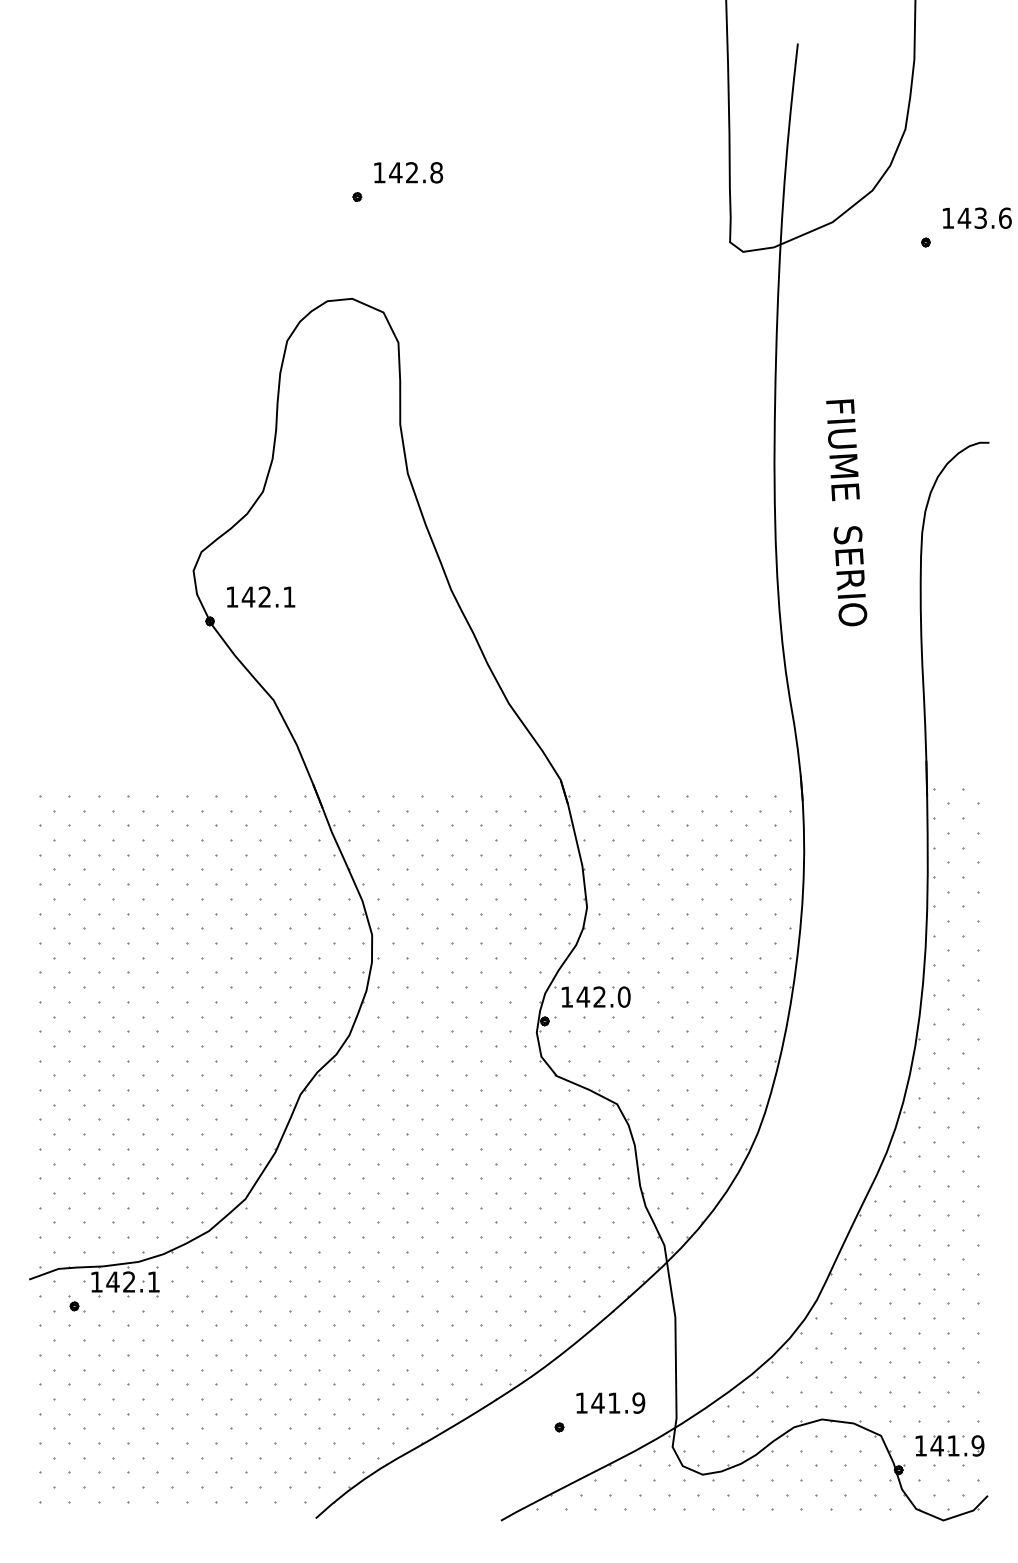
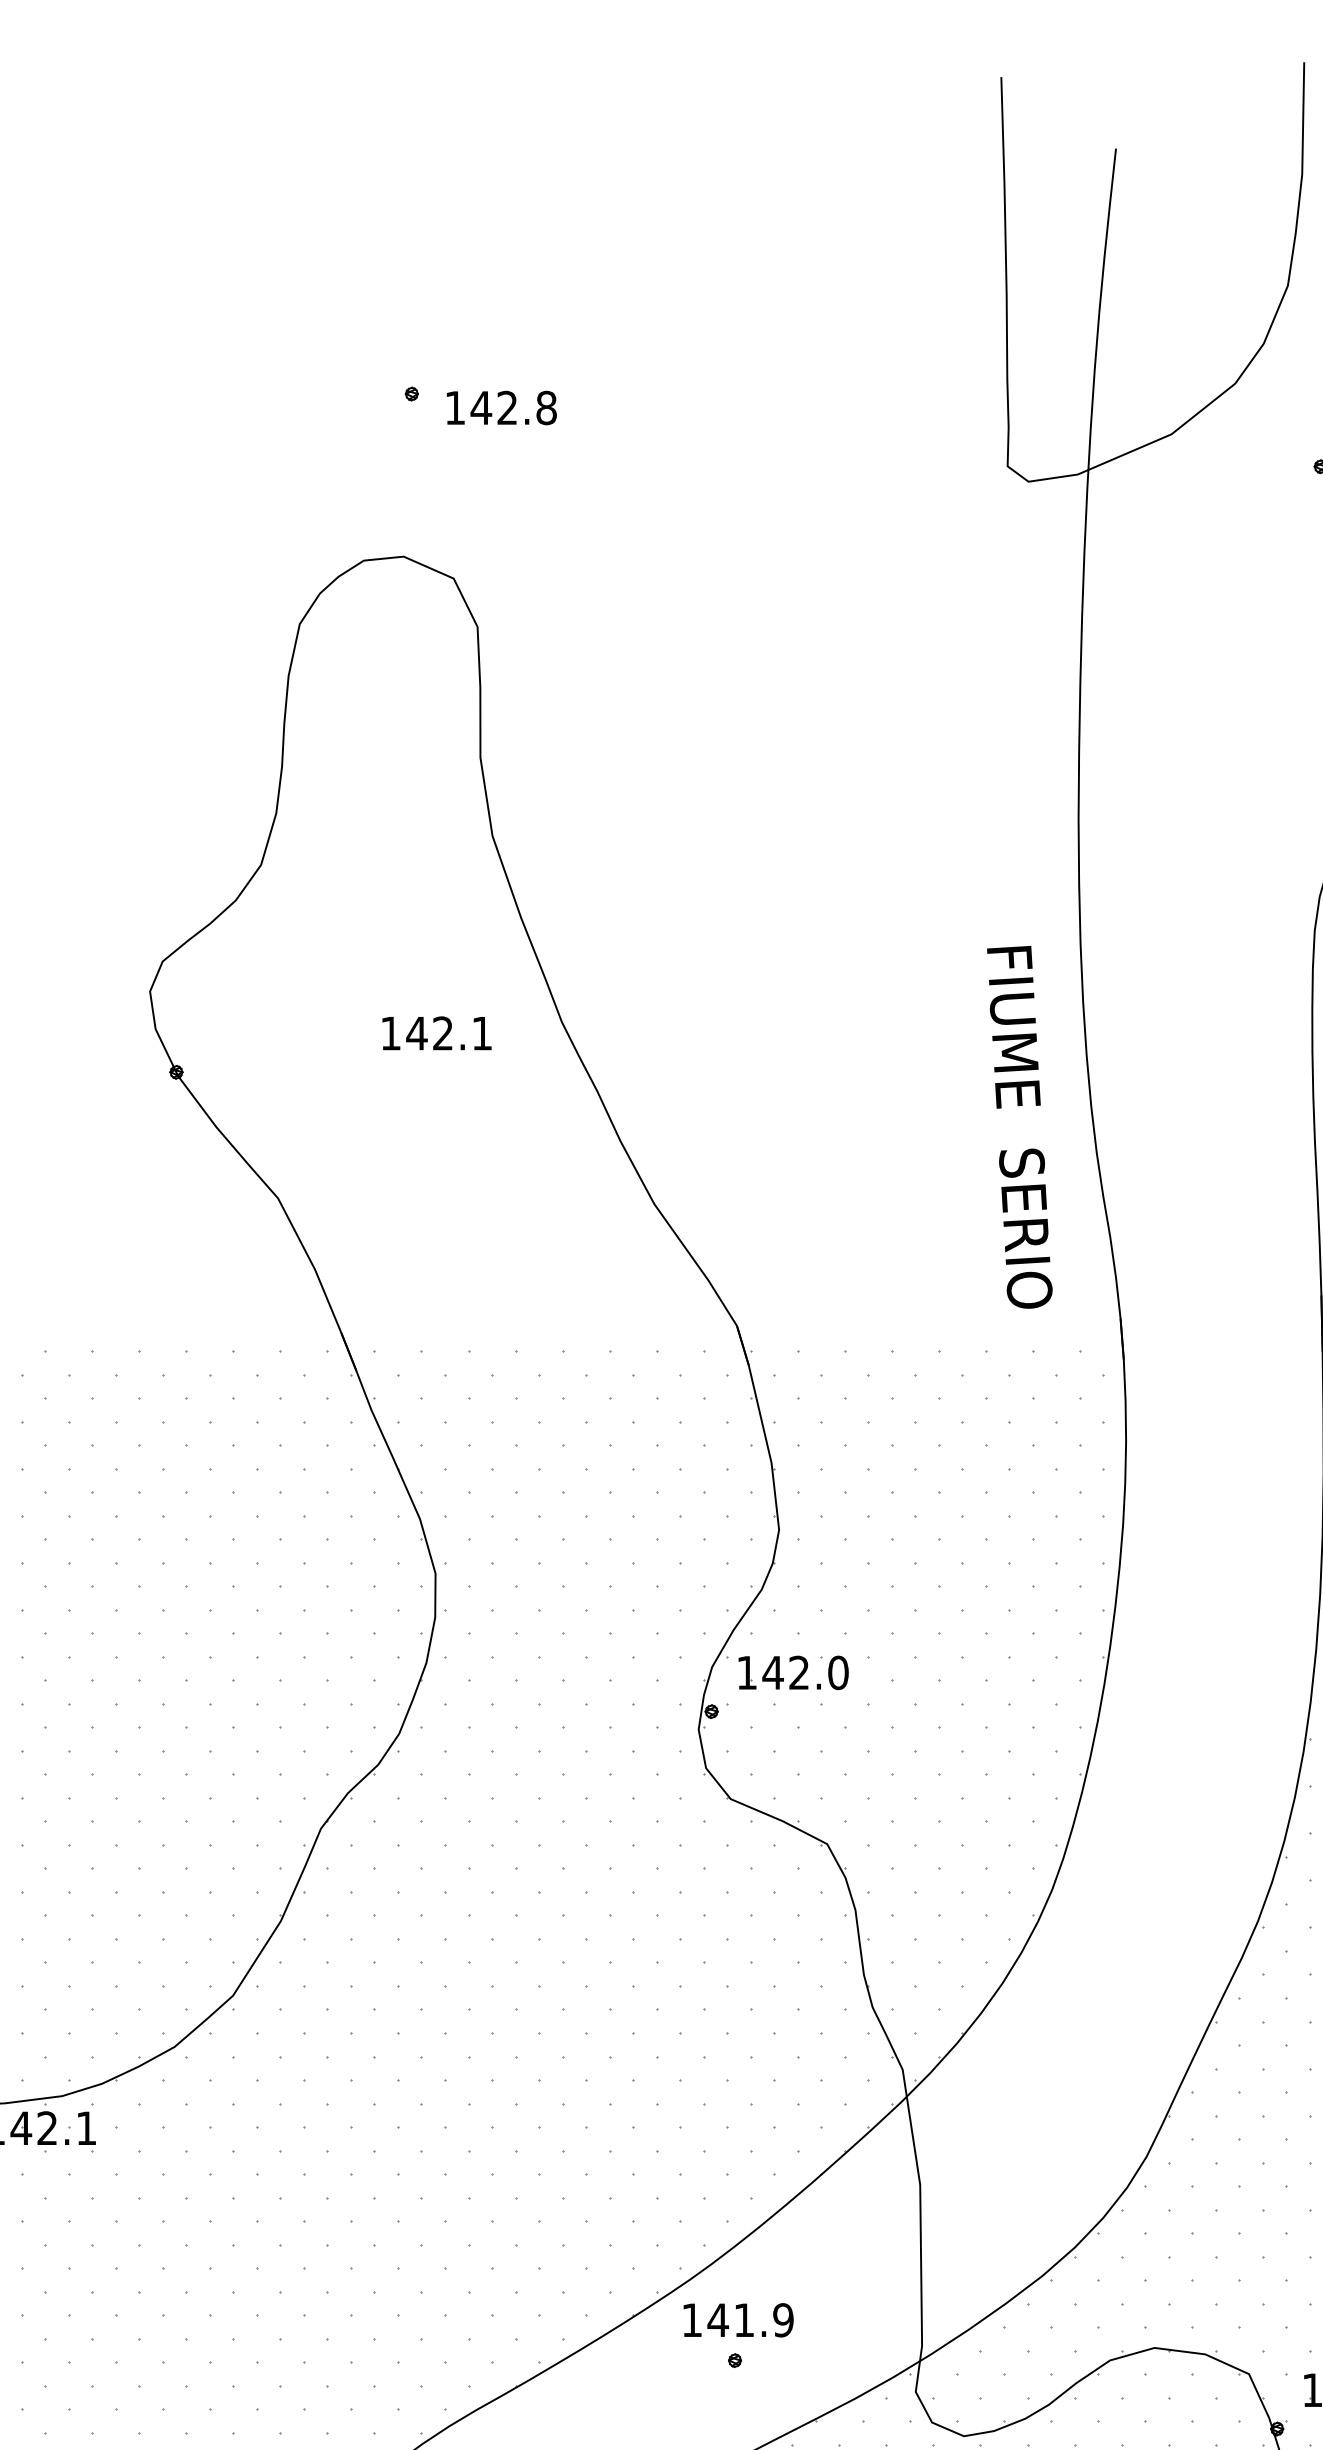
text: (408, 172) -> (501, 407), moved
text: (846, 512) -> (1019, 1126), moved
text: (261, 596) -> (437, 1032), moved
text: (610, 1402) -> (738, 2319), moved

